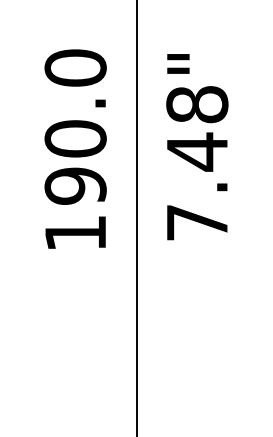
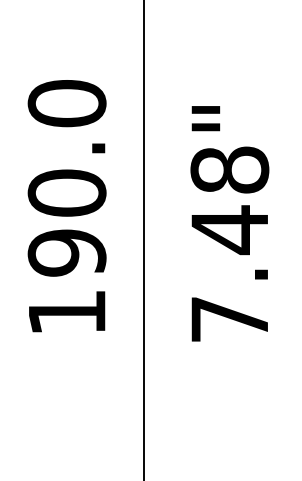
text: (197, 147) -> (230, 224), moved

